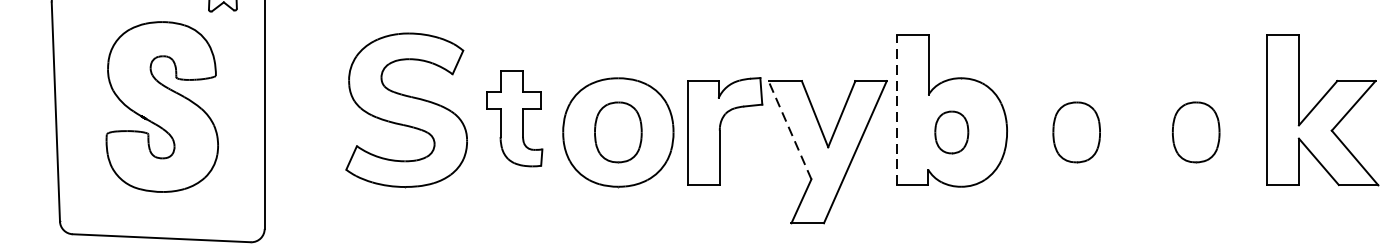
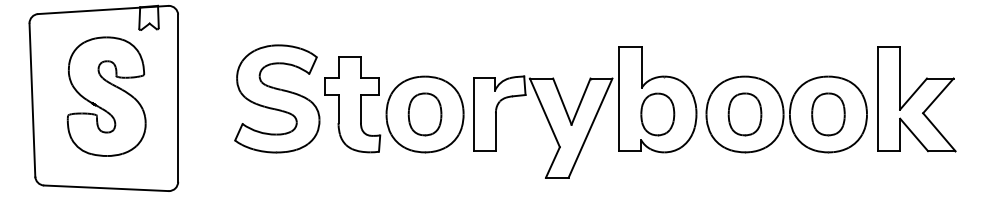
line: (896, 109) -> (619, 98), dashed -> solid
part: (514, 118) -> (352, 104), size x1.43
line: (789, 129) -> (544, 112), dashed -> solid
part: (951, 132) -> (657, 114), size x1.43
part: (1136, 132) -> (786, 114), added

